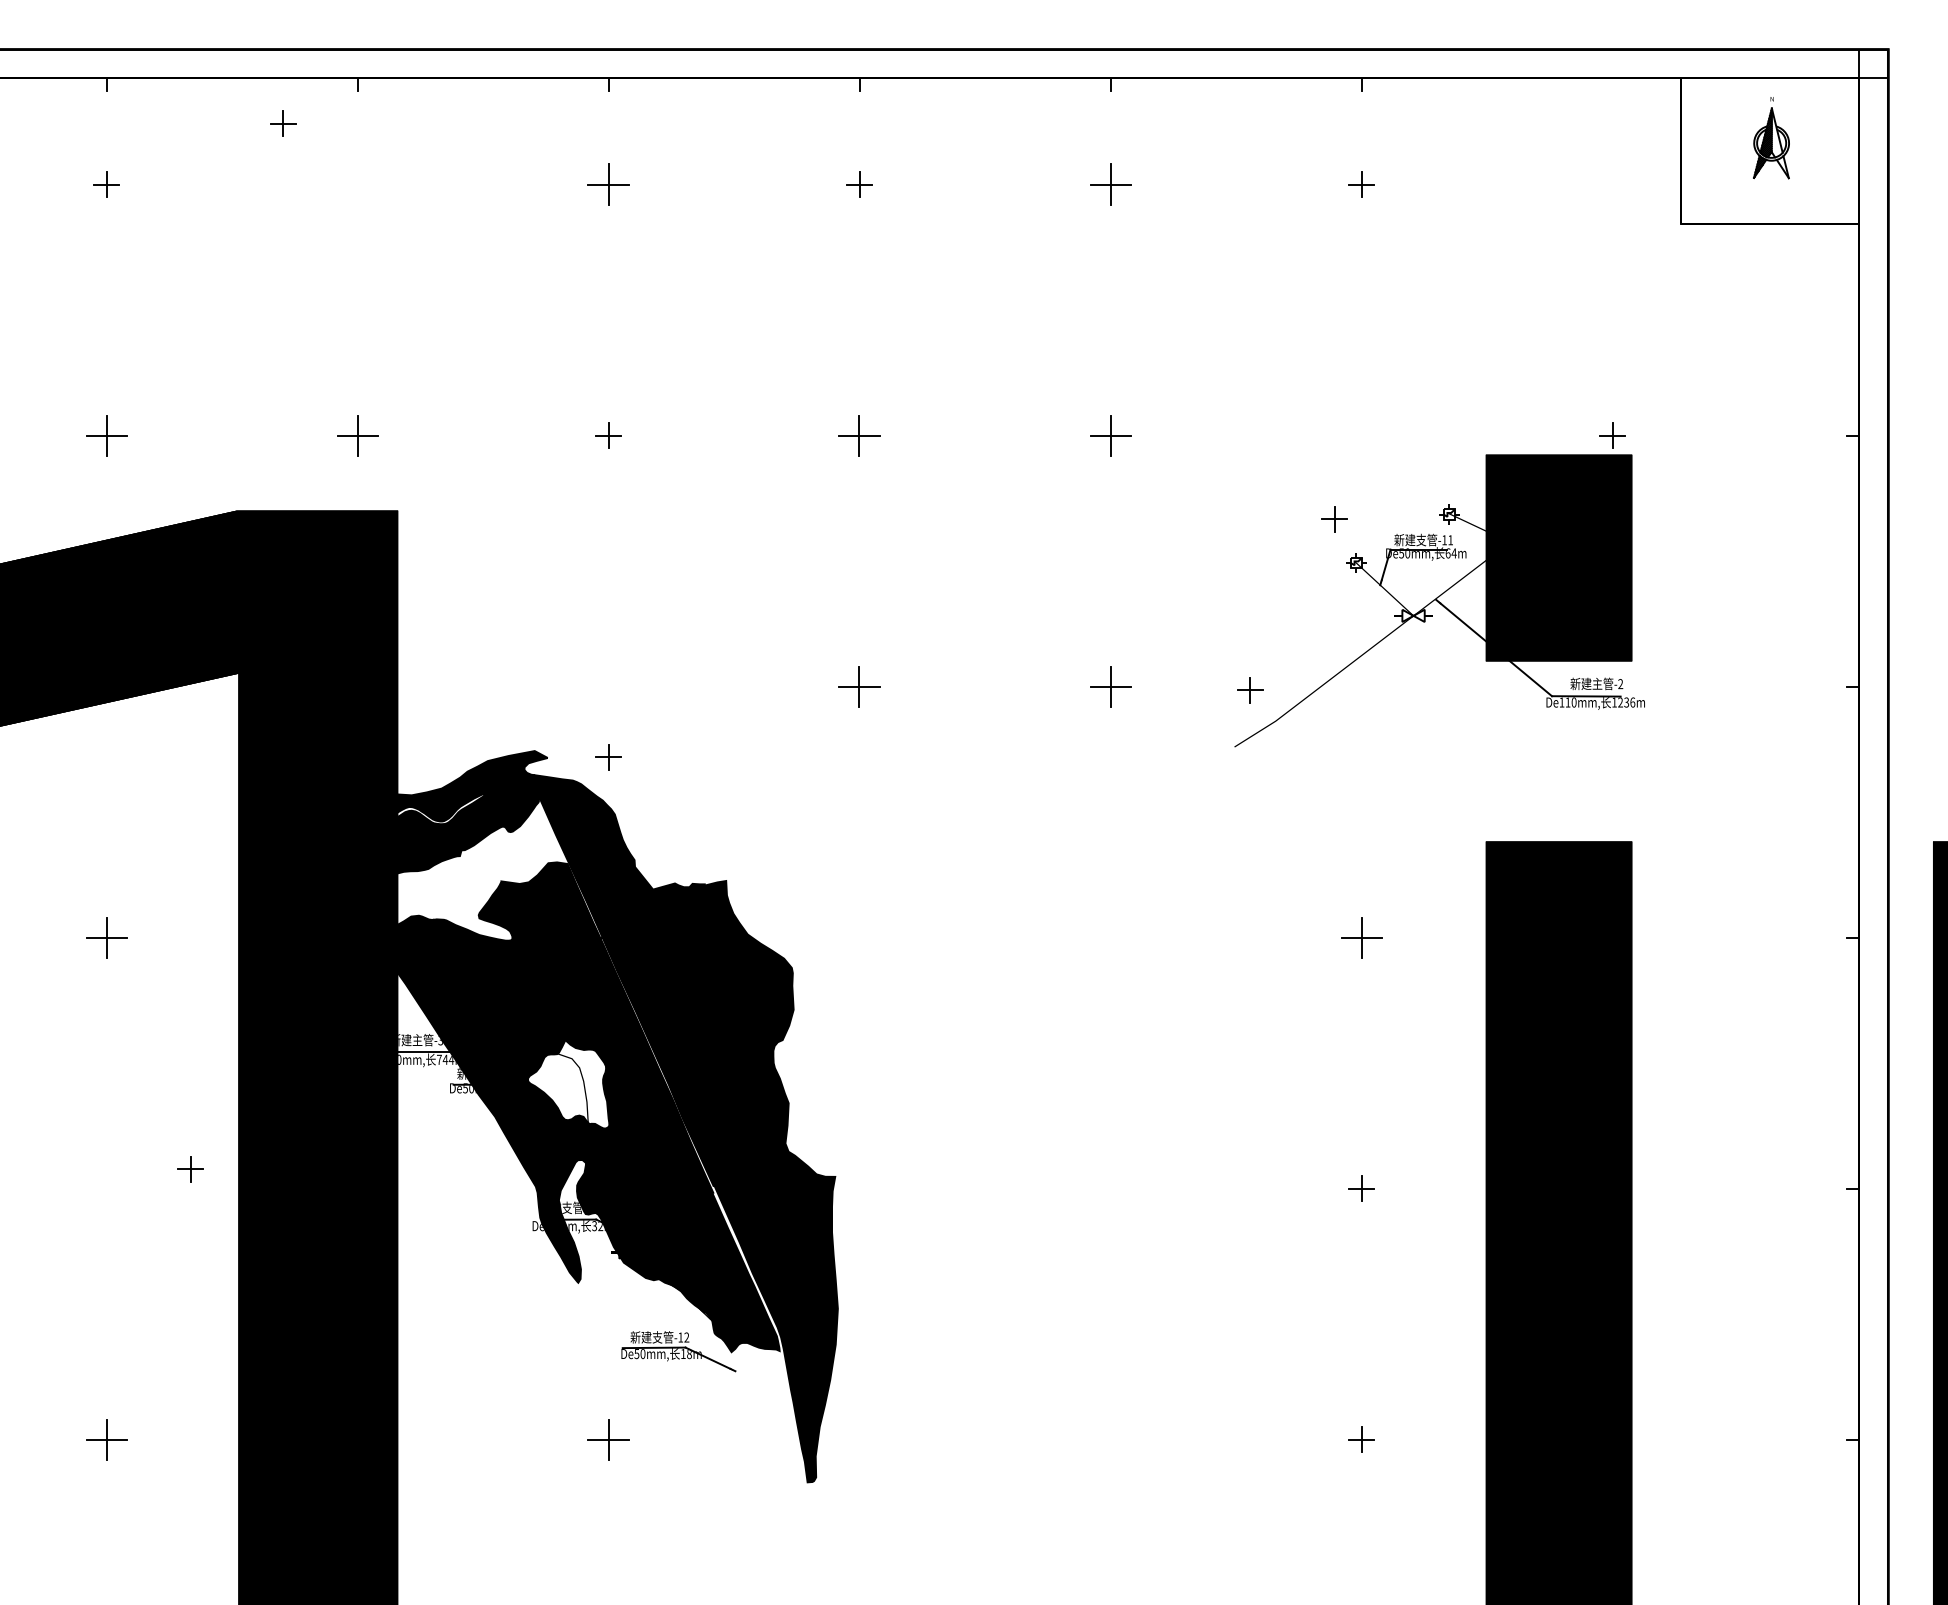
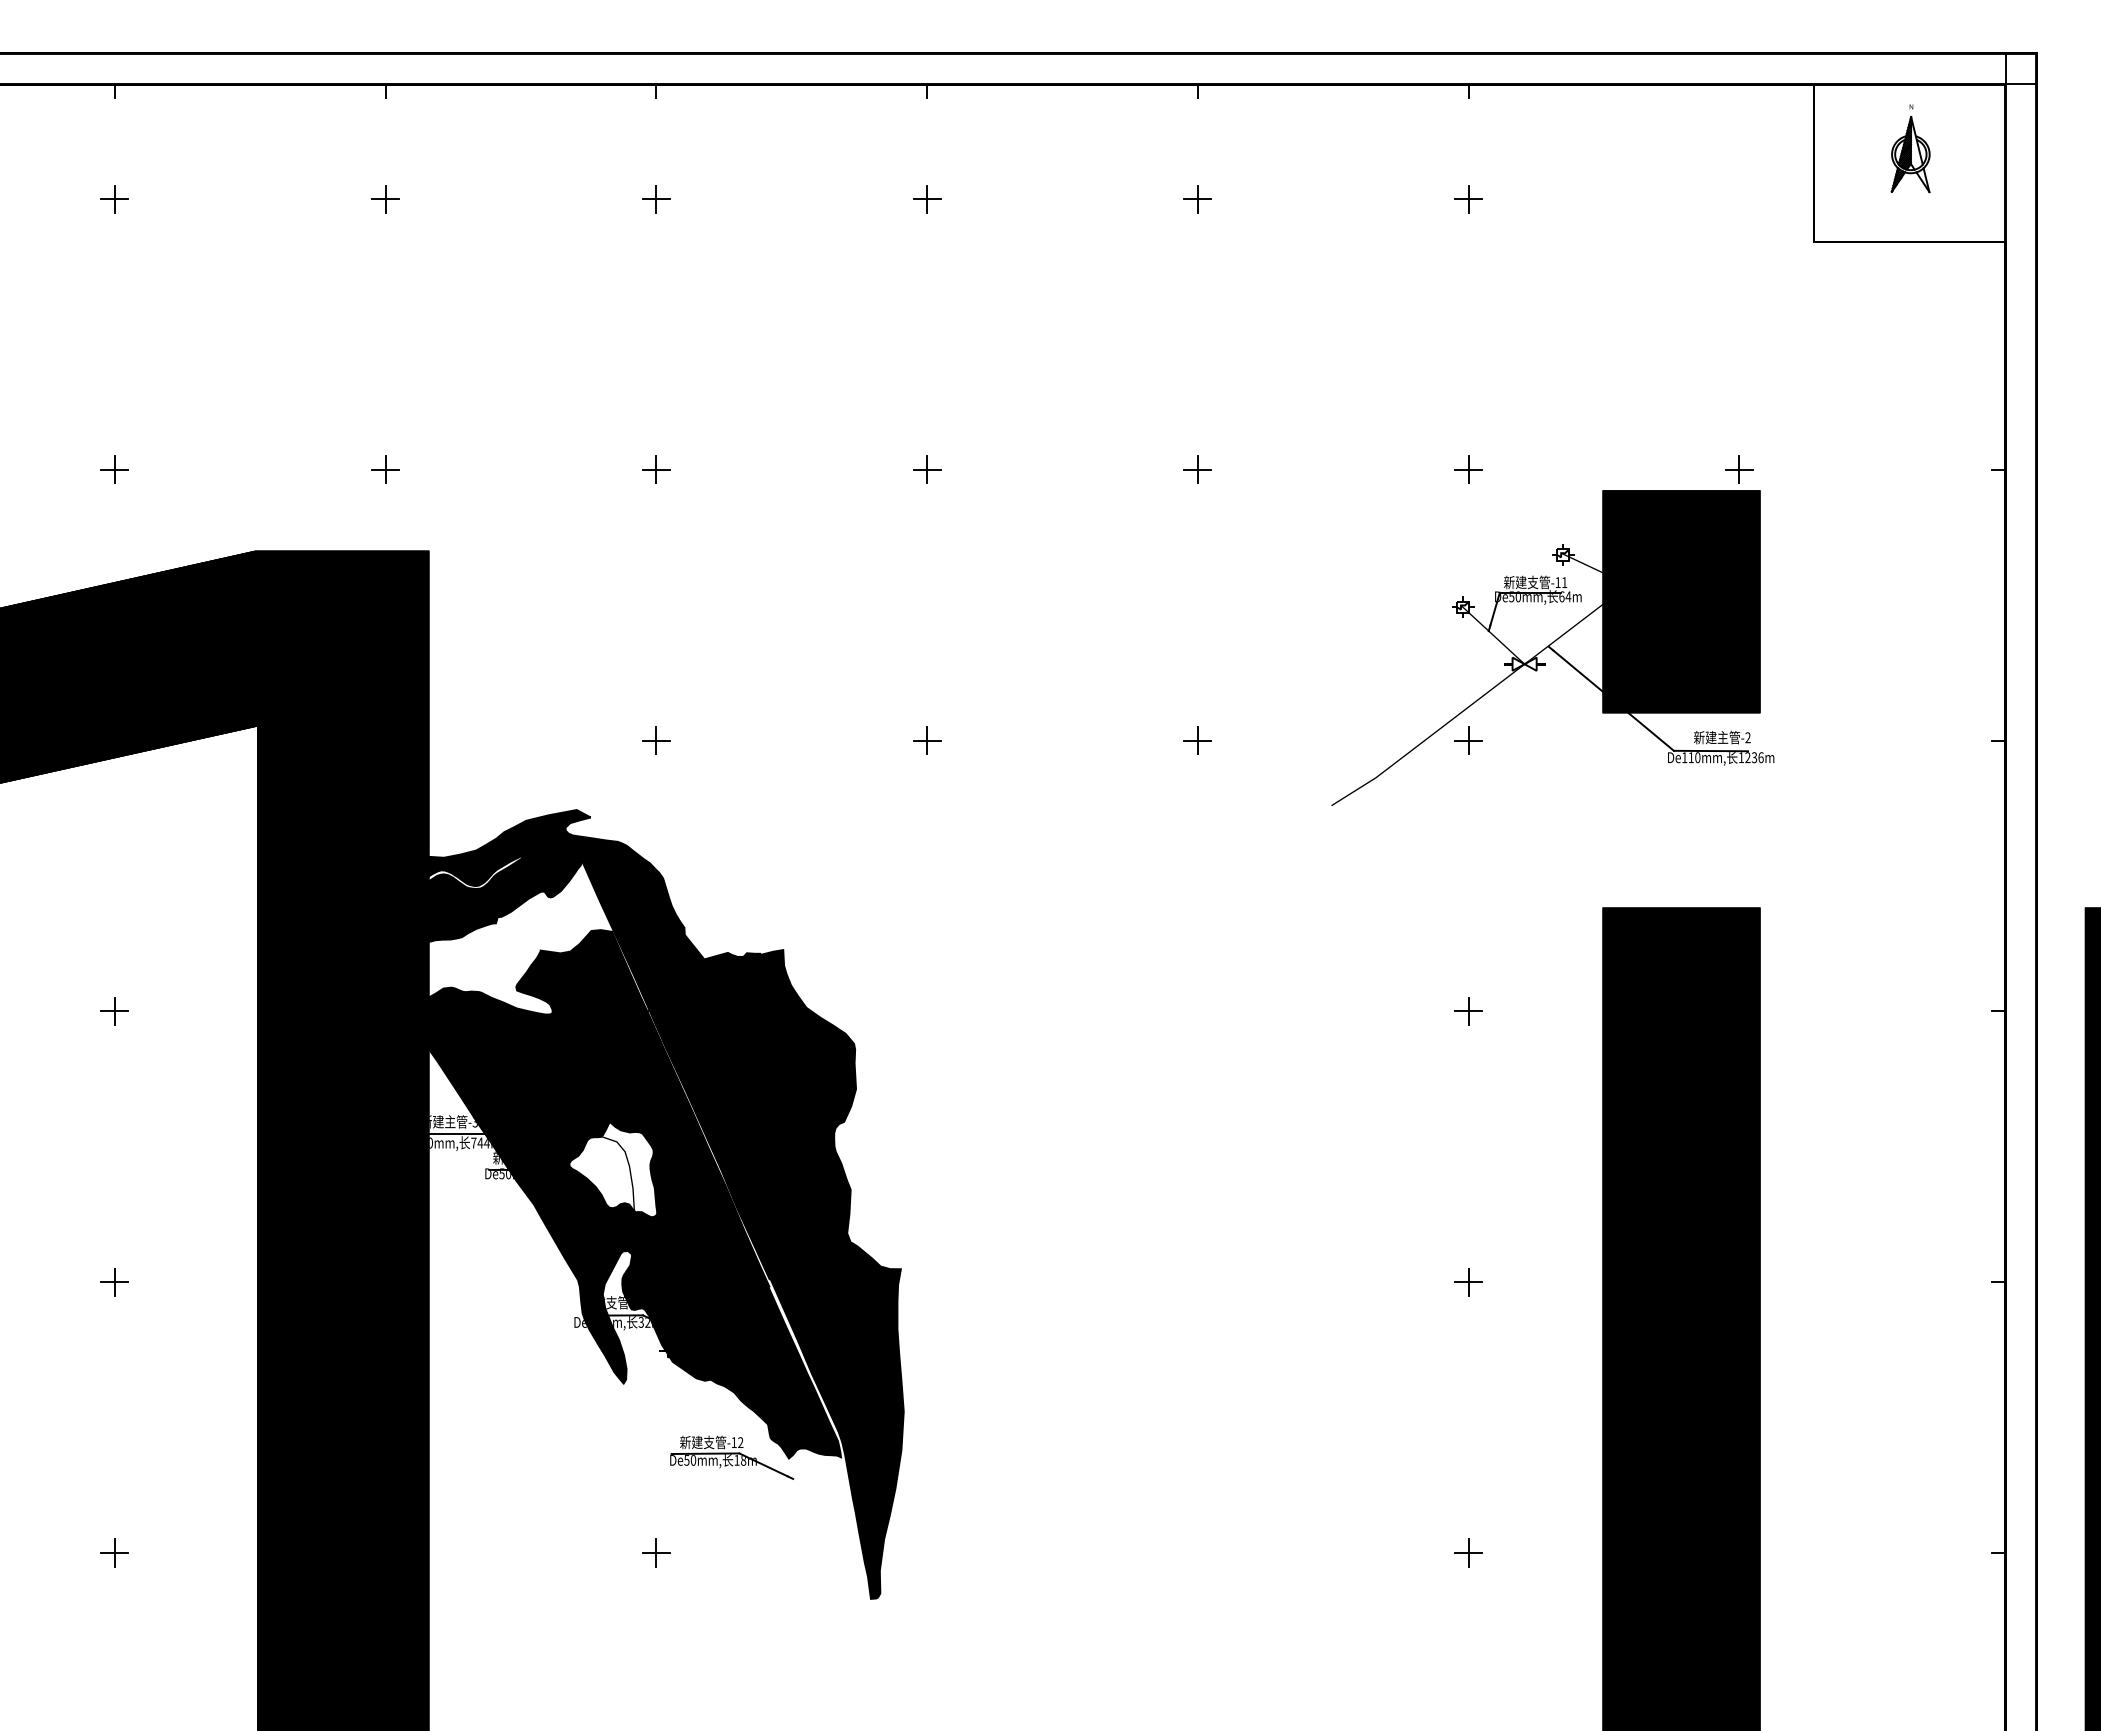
part: (283, 123) -> (385, 199), moved
part: (608, 185) -> (656, 199), size x0.62
part: (1110, 185) -> (1197, 199), size x0.62
part: (106, 435) -> (114, 469), size x0.62
part: (357, 435) -> (385, 469), size x0.62
part: (859, 435) -> (927, 469), size x0.62
part: (1110, 435) -> (1197, 469), size x0.62
part: (1334, 518) -> (1468, 469), moved
part: (859, 686) -> (927, 740), size x0.62
part: (1110, 686) -> (1197, 740), size x0.62
part: (1250, 690) -> (1468, 740), moved
part: (608, 757) -> (656, 740), moved
part: (106, 937) -> (114, 1011), size x0.62
part: (1361, 937) -> (1468, 1011), size x0.62
part: (190, 1169) -> (114, 1282), moved
part: (106, 1439) -> (114, 1552), size x0.62
part: (608, 1439) -> (656, 1552), size x0.62

